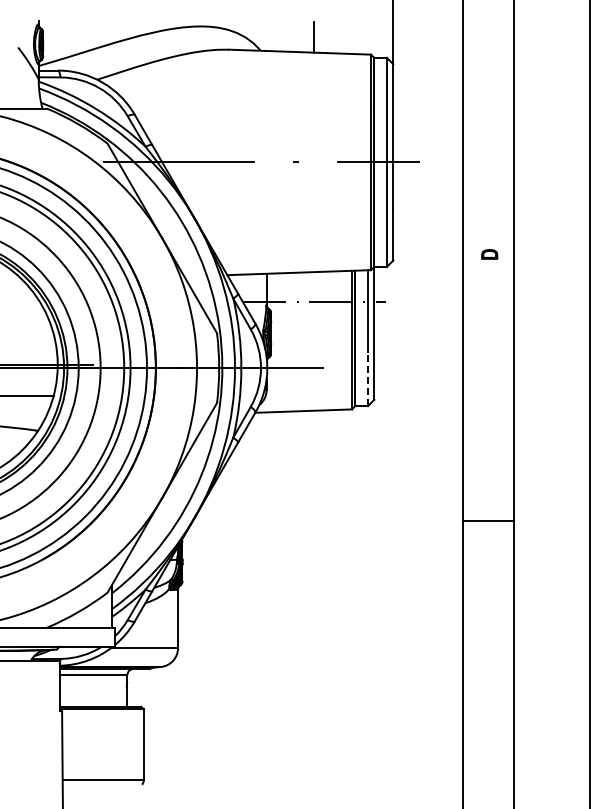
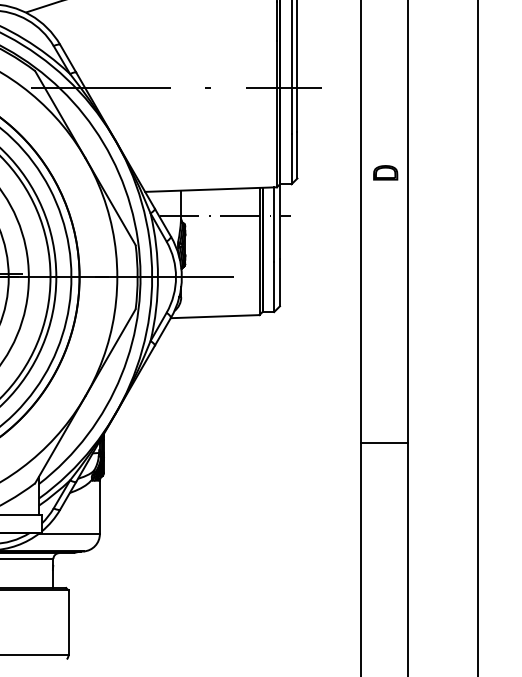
part: (489, 254) -> (385, 172), size x1.67
line: (367, 378) -> (273, 286), dashed -> solid
line: (488, 521) -> (384, 443), moved

